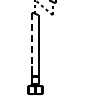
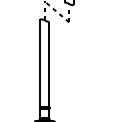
line: (31, 39) -> (39, 56), dashed -> solid

